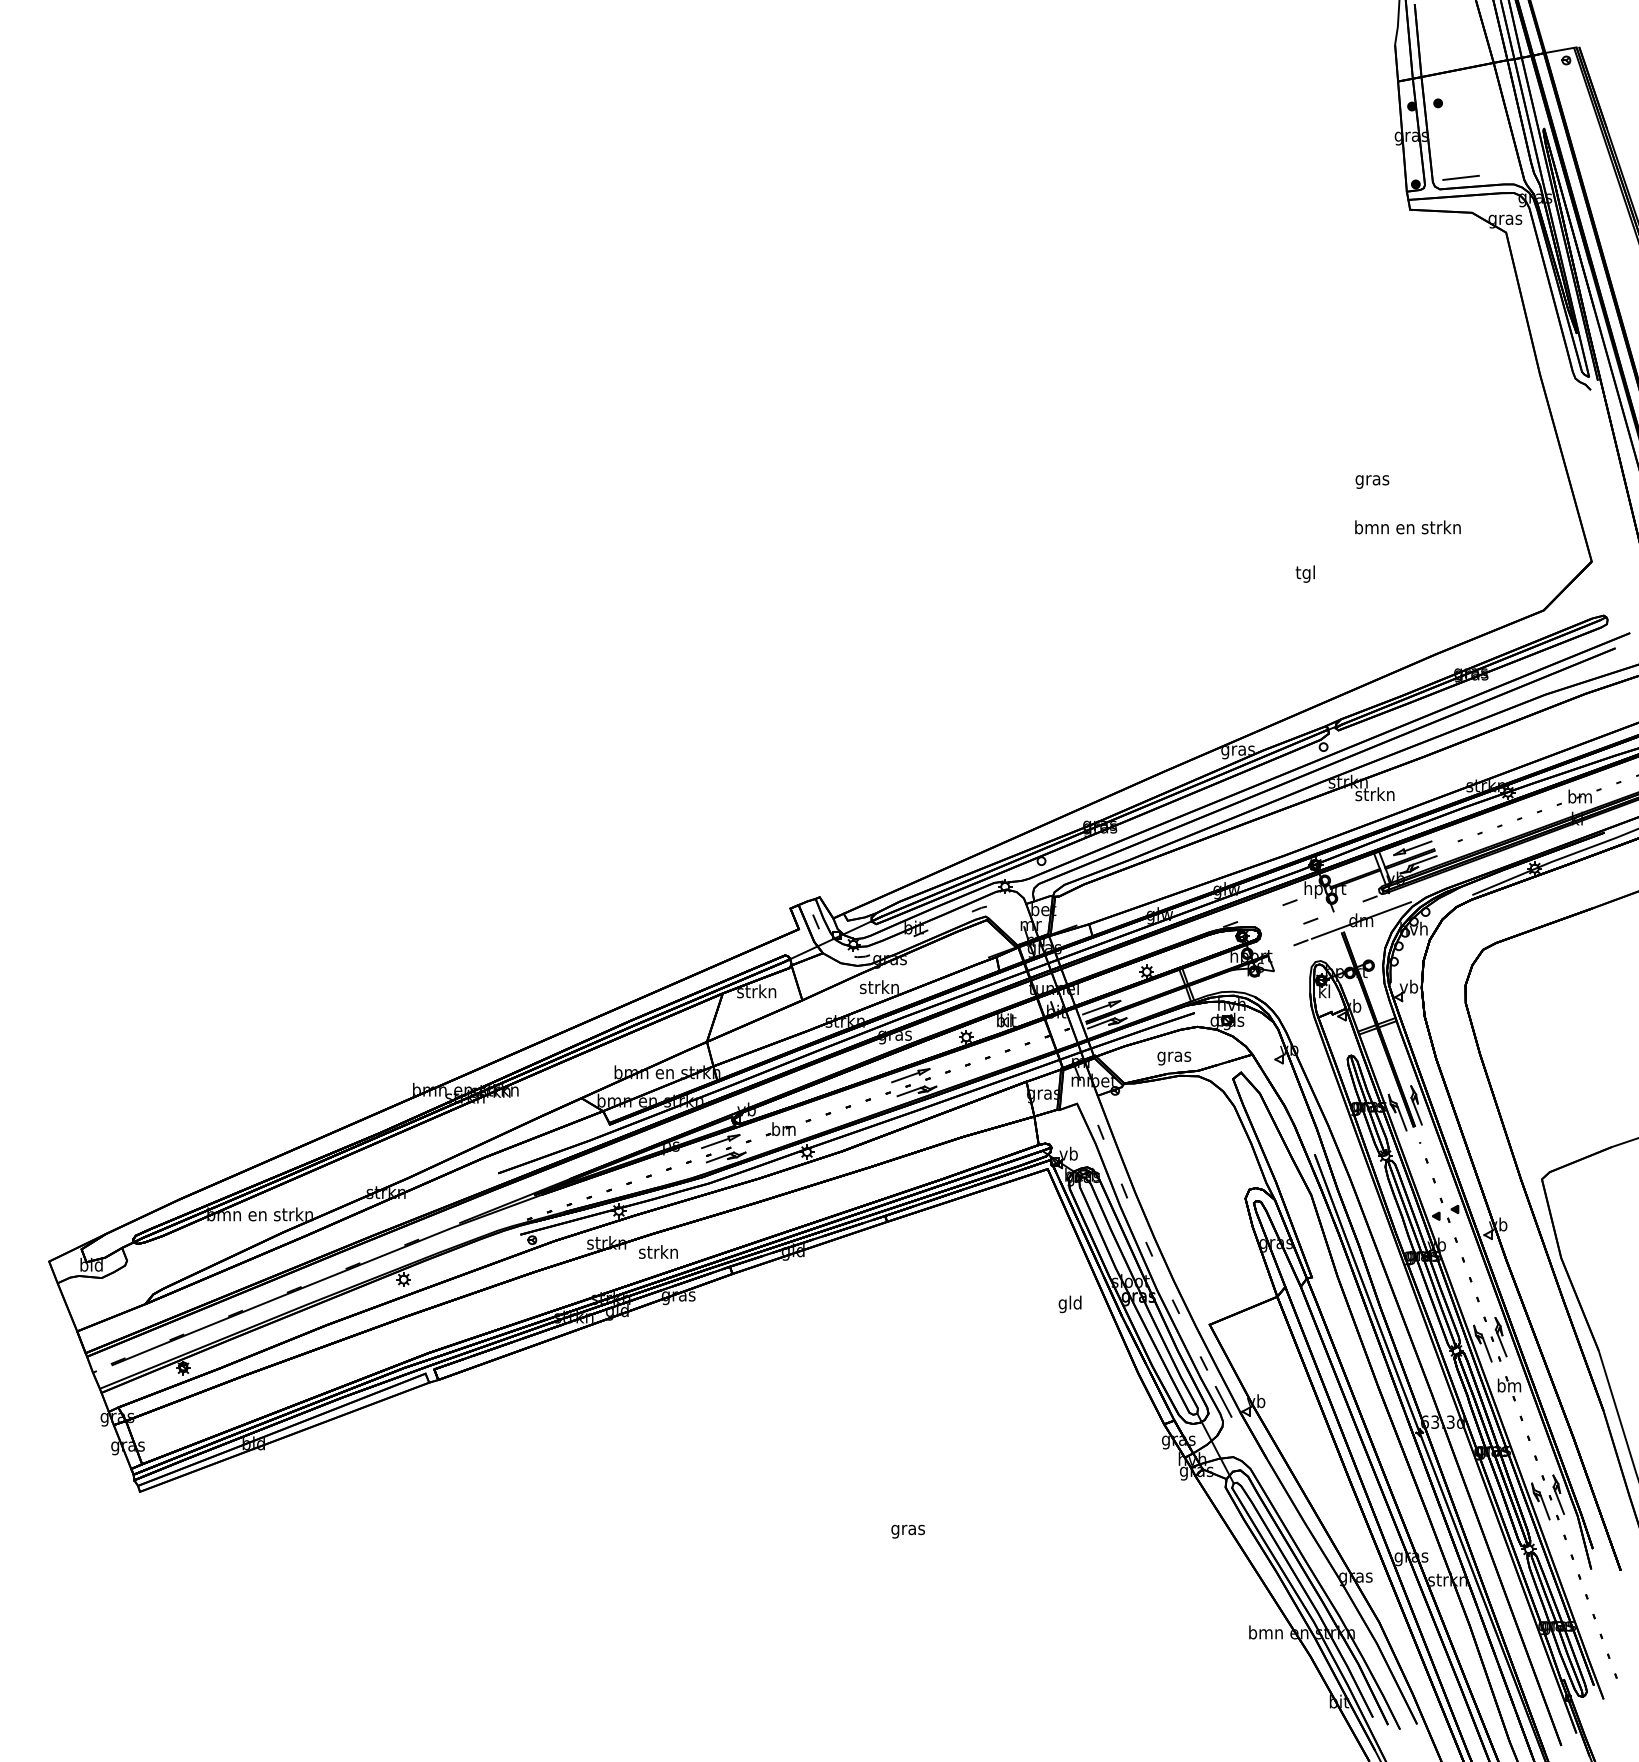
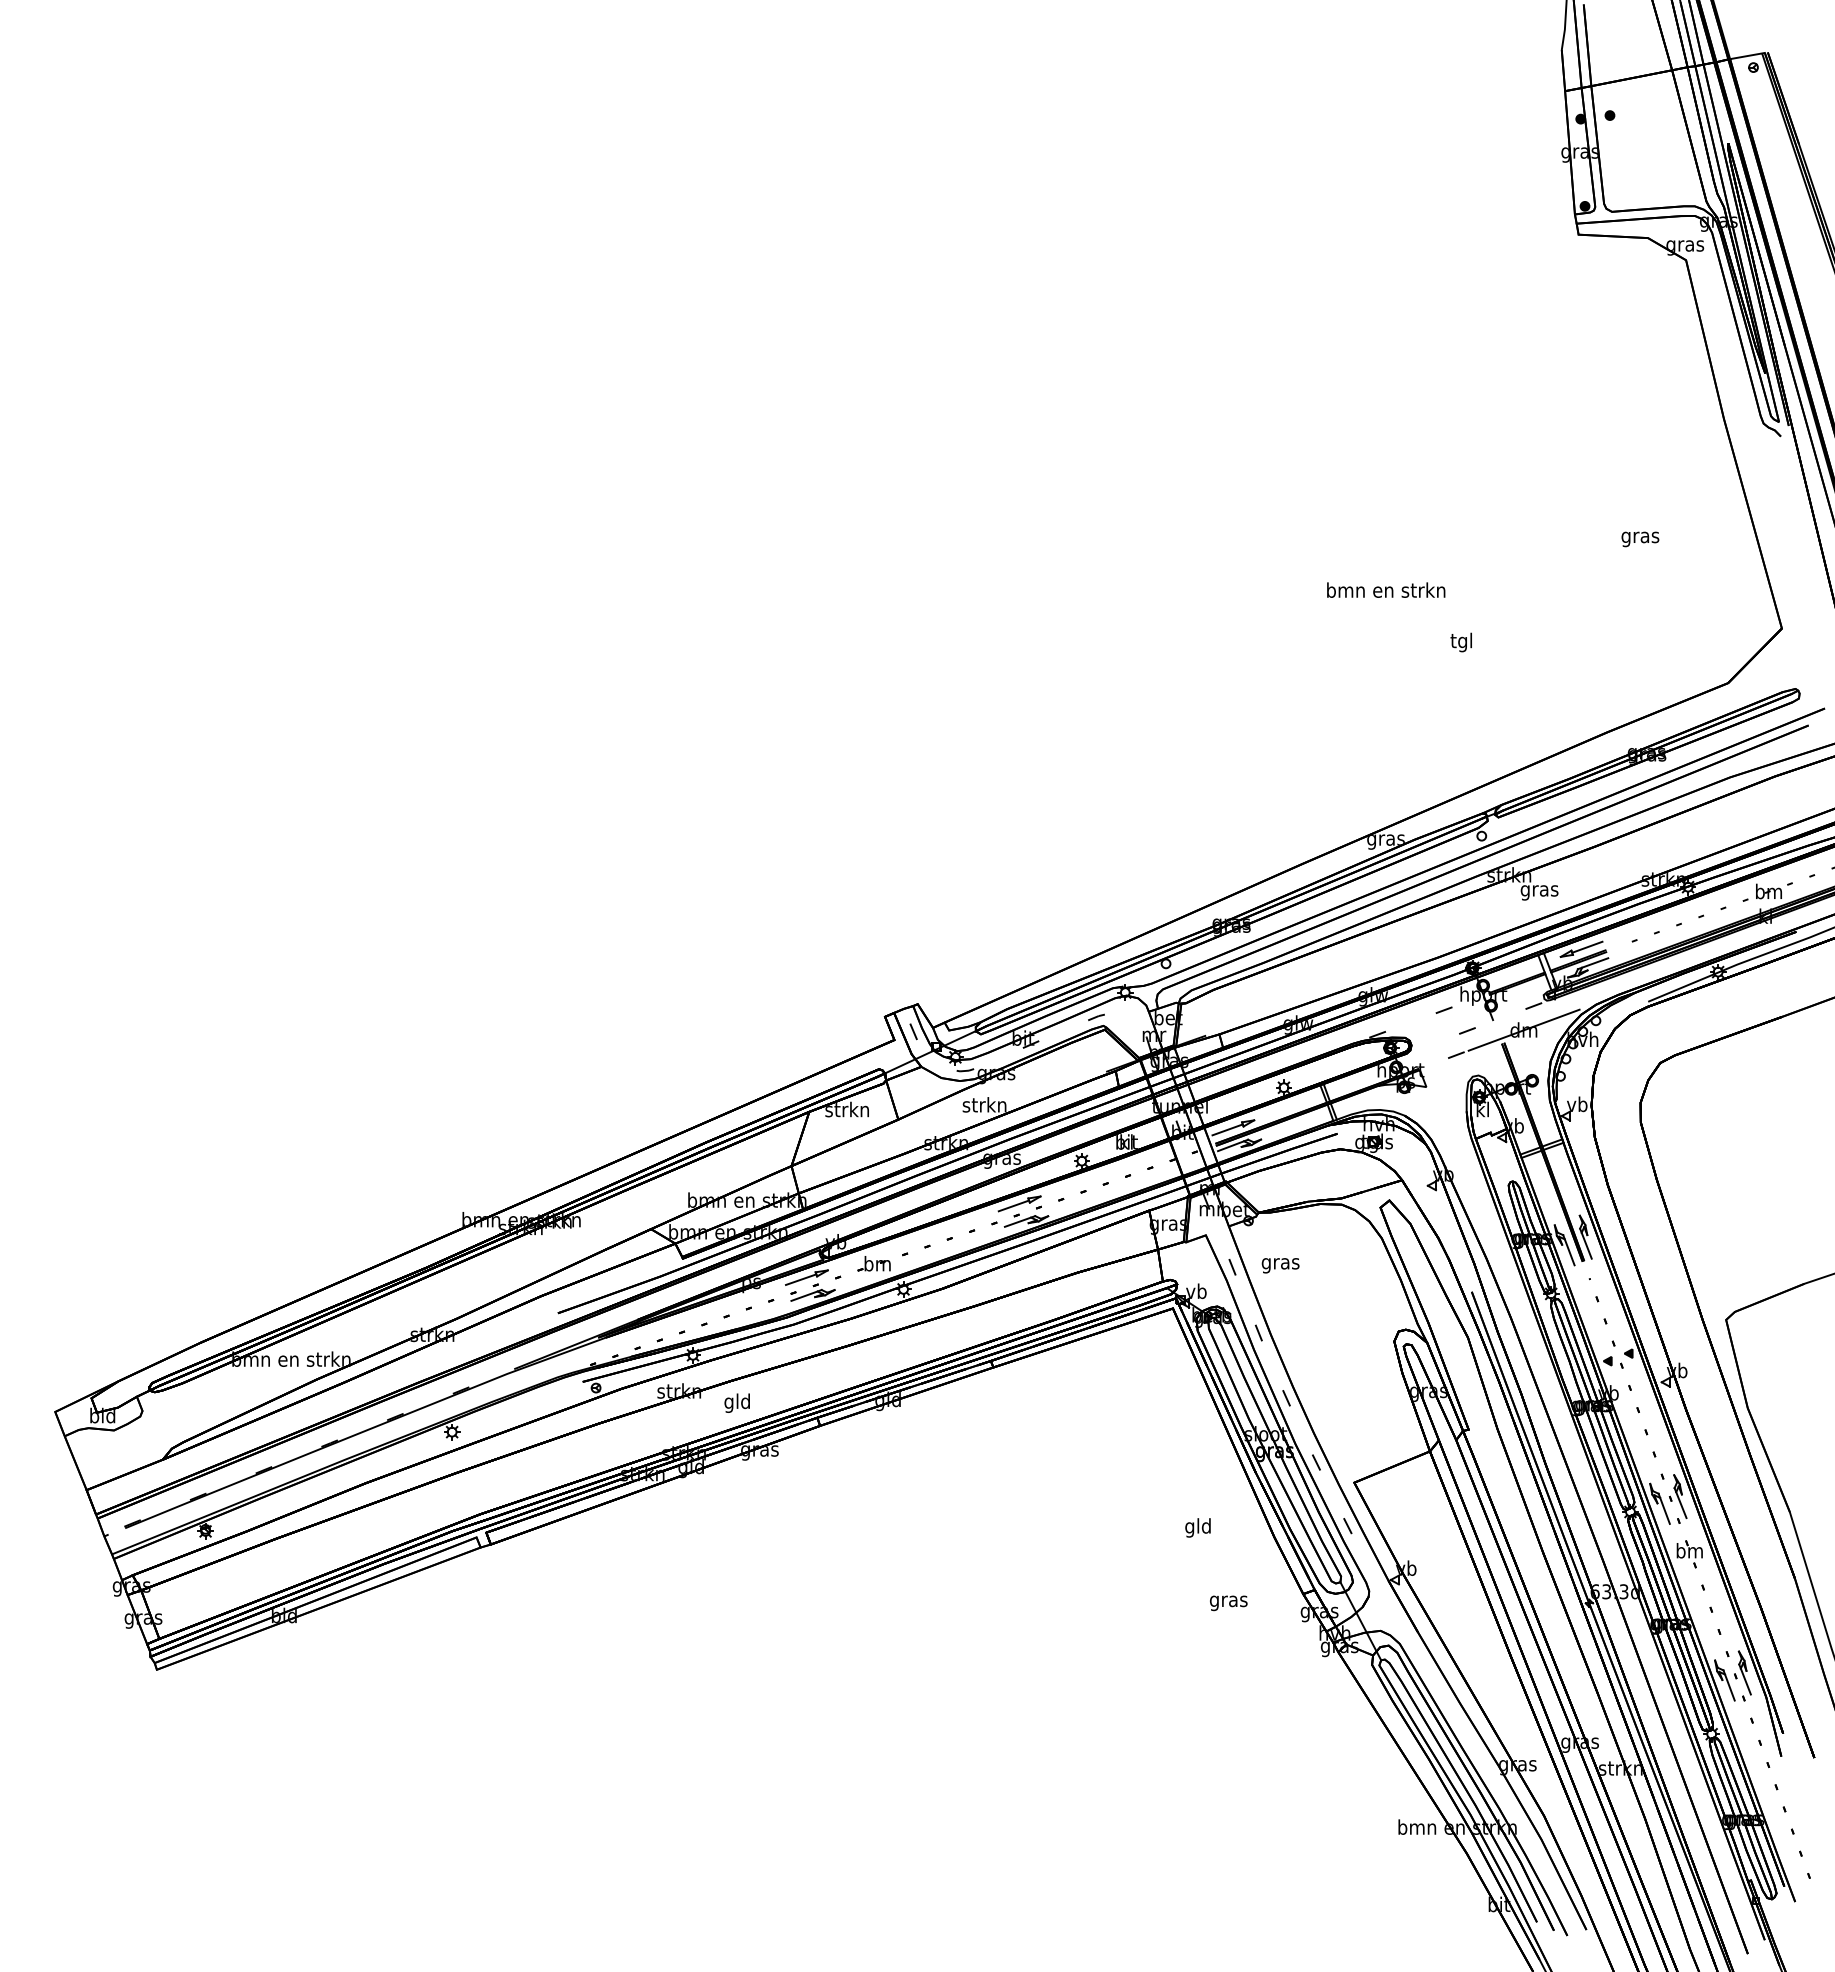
line: (1460, 177) -> (1635, 198), removed
text: (1372, 482) -> (1640, 539), moved
text: (1408, 526) -> (1386, 589), moved
text: (1375, 795) -> (1539, 890), strkn -> gras
text: (1174, 1058) -> (1280, 1265), moved
text: (658, 1253) -> (737, 1402), strkn -> gld
text: (1069, 1304) -> (1197, 1527), moved
line: (1223, 1401) -> (1369, 1568), removed
text: (907, 1531) -> (1228, 1603), moved

